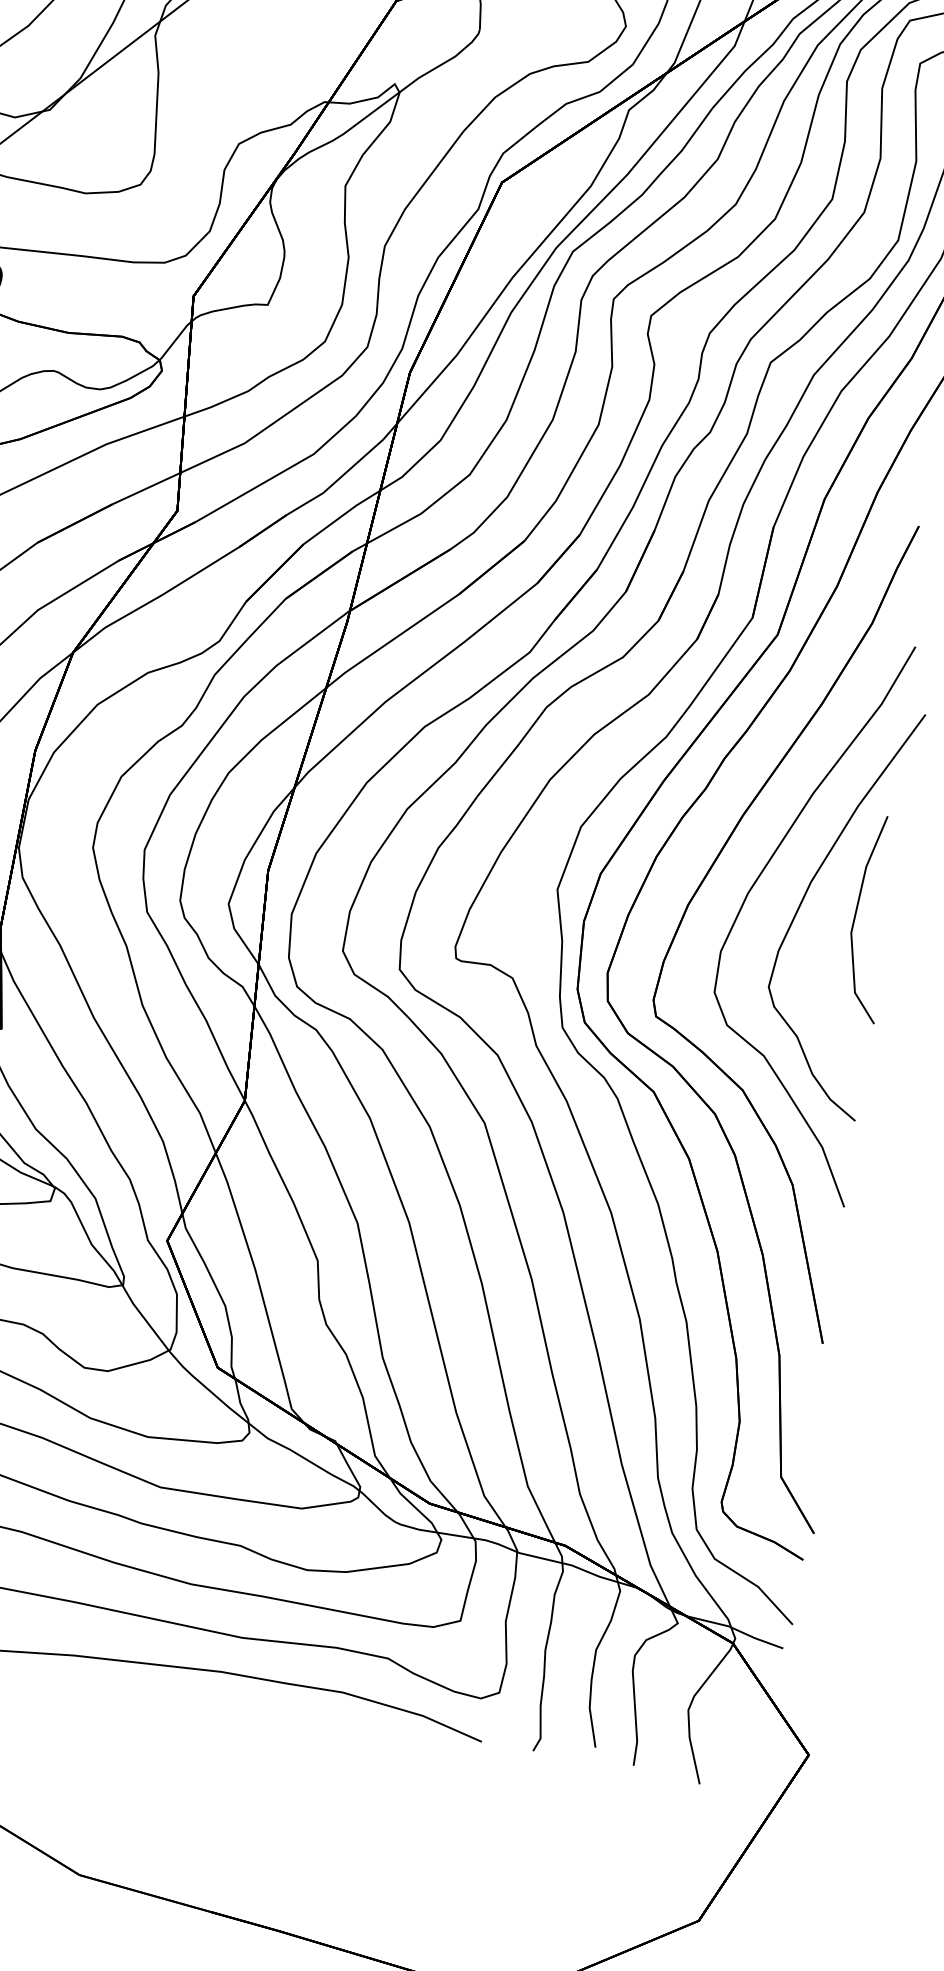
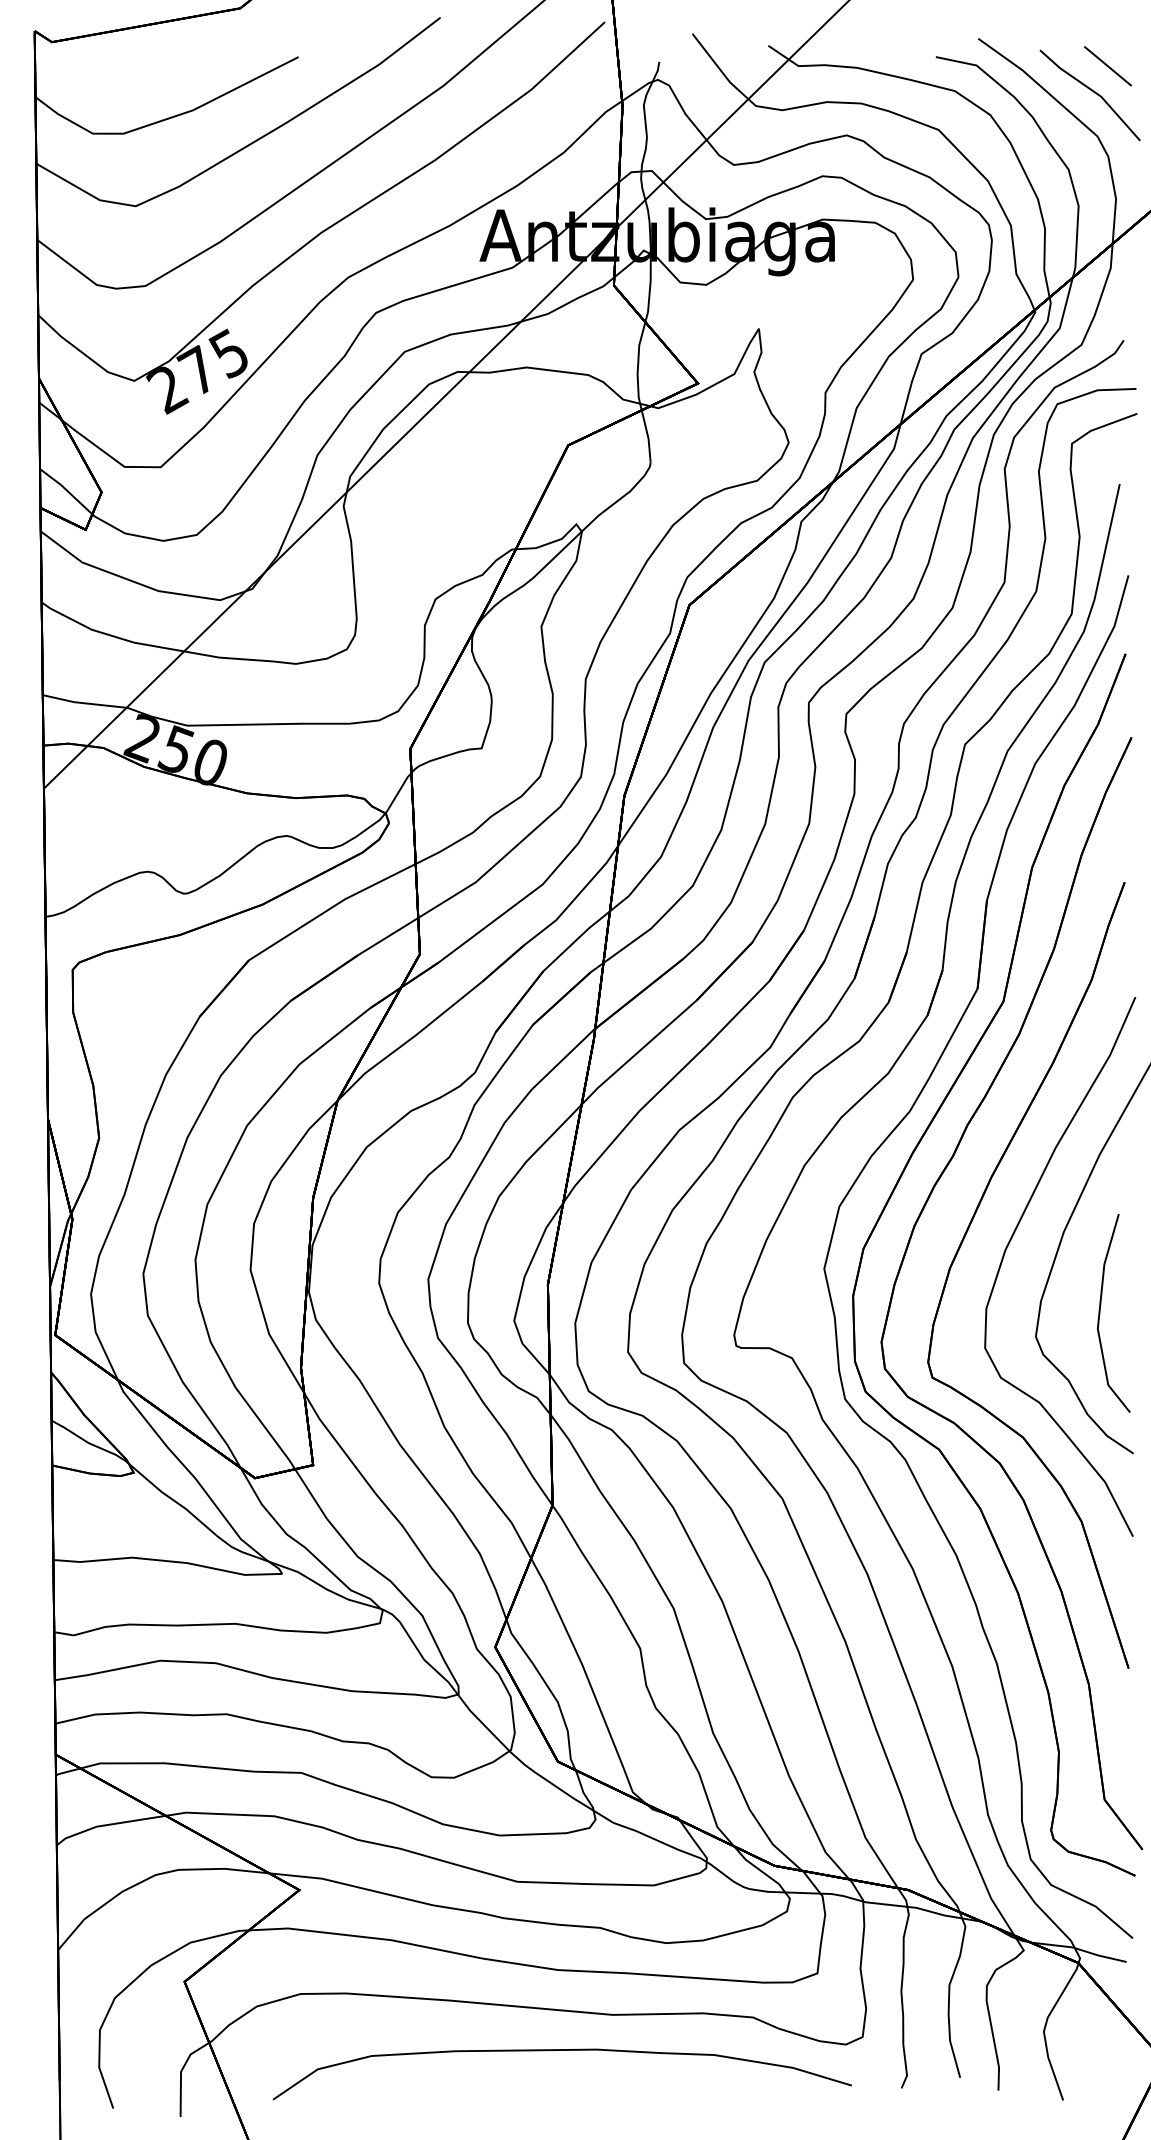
part: (856, 917) -> (1100, 1313), moved

